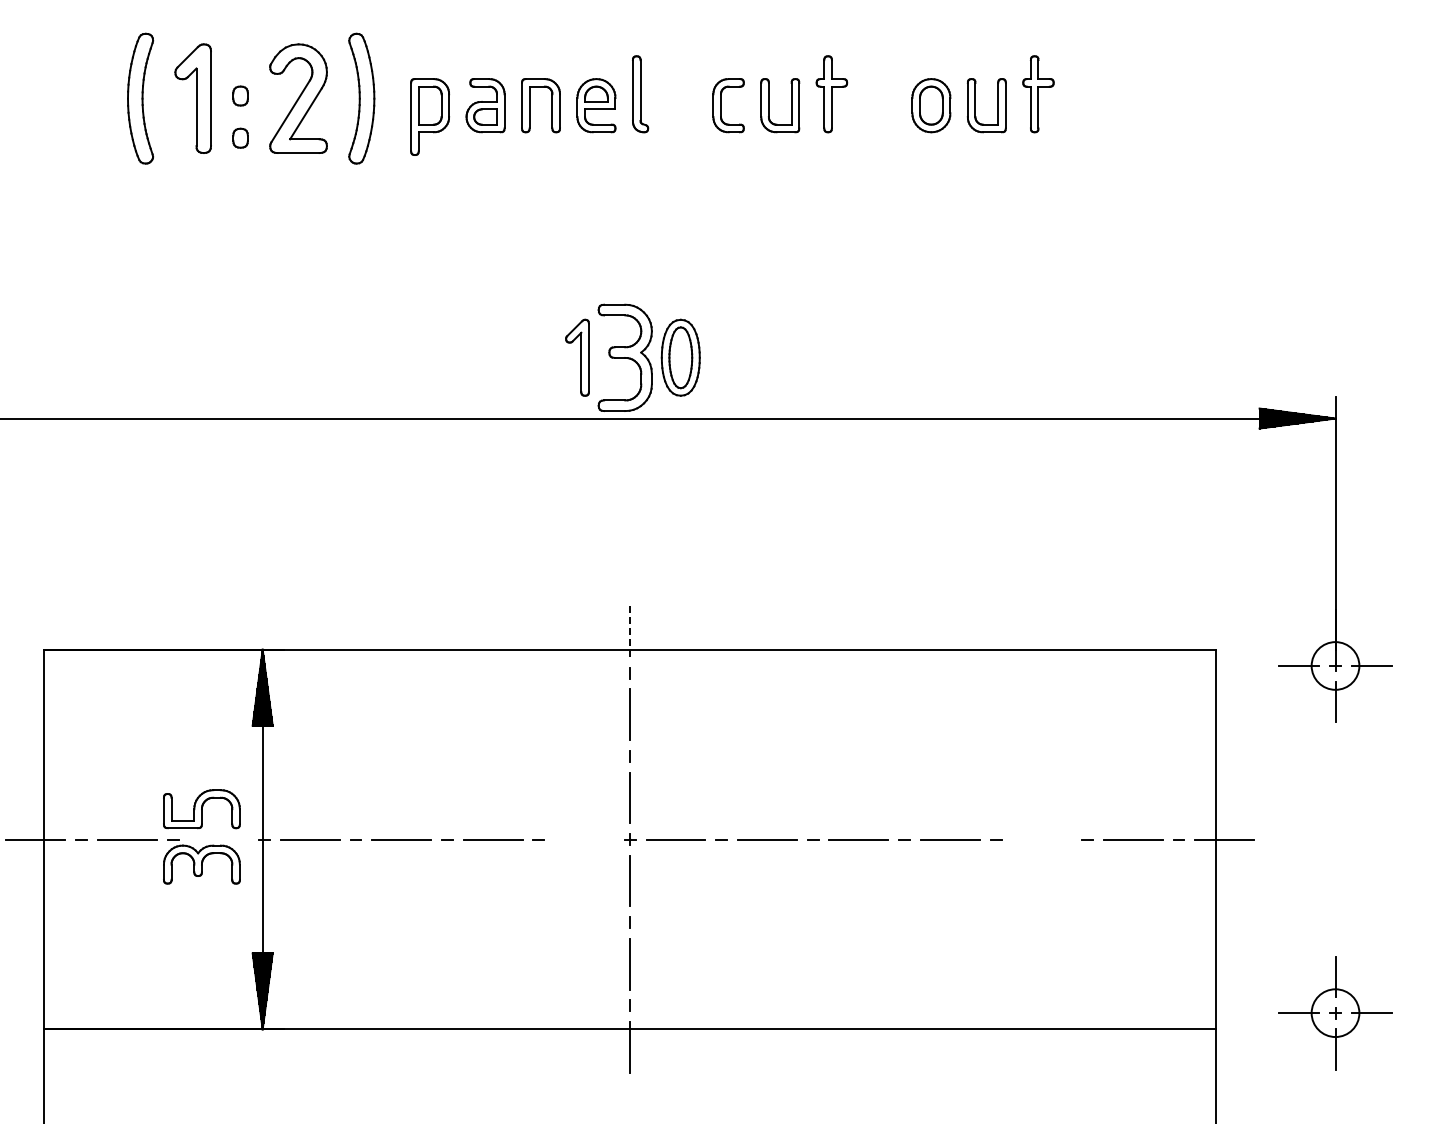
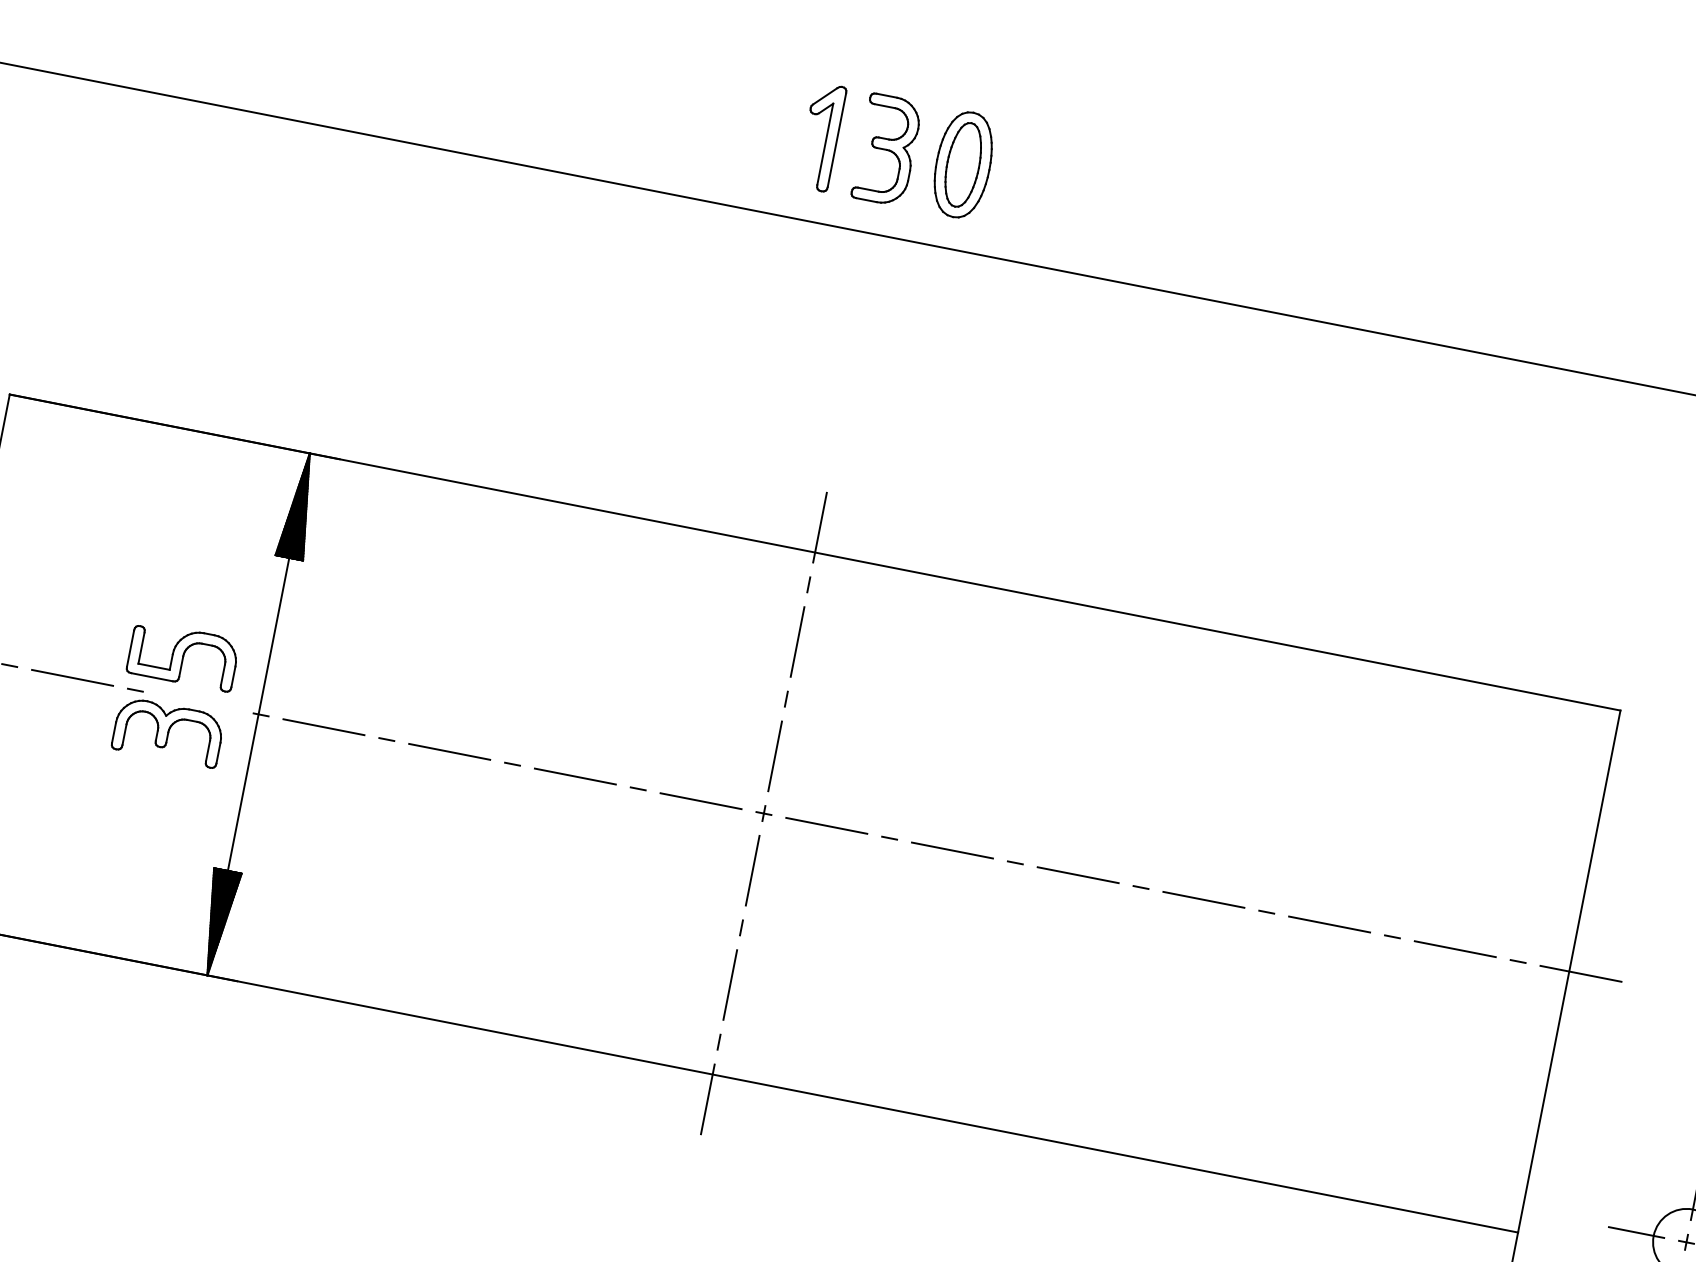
part: (625, 357) -> (887, 149), size x0.71
line: (630, 631) -> (820, 527), dashed -> solid
line: (584, 839) -> (700, 801), added
line: (1041, 839) -> (1329, 924), added

